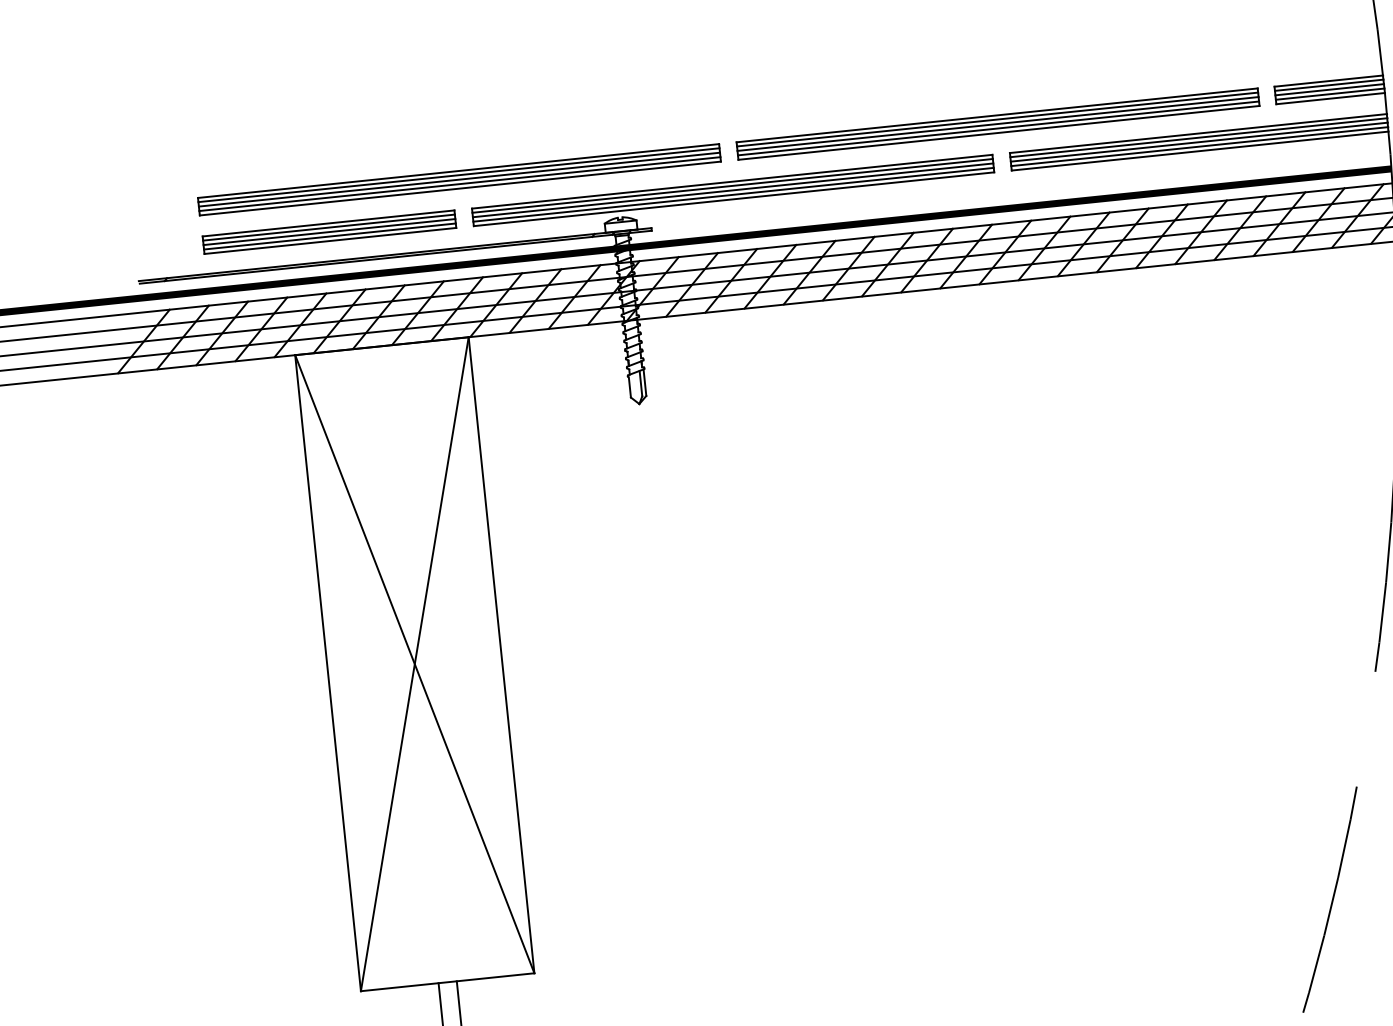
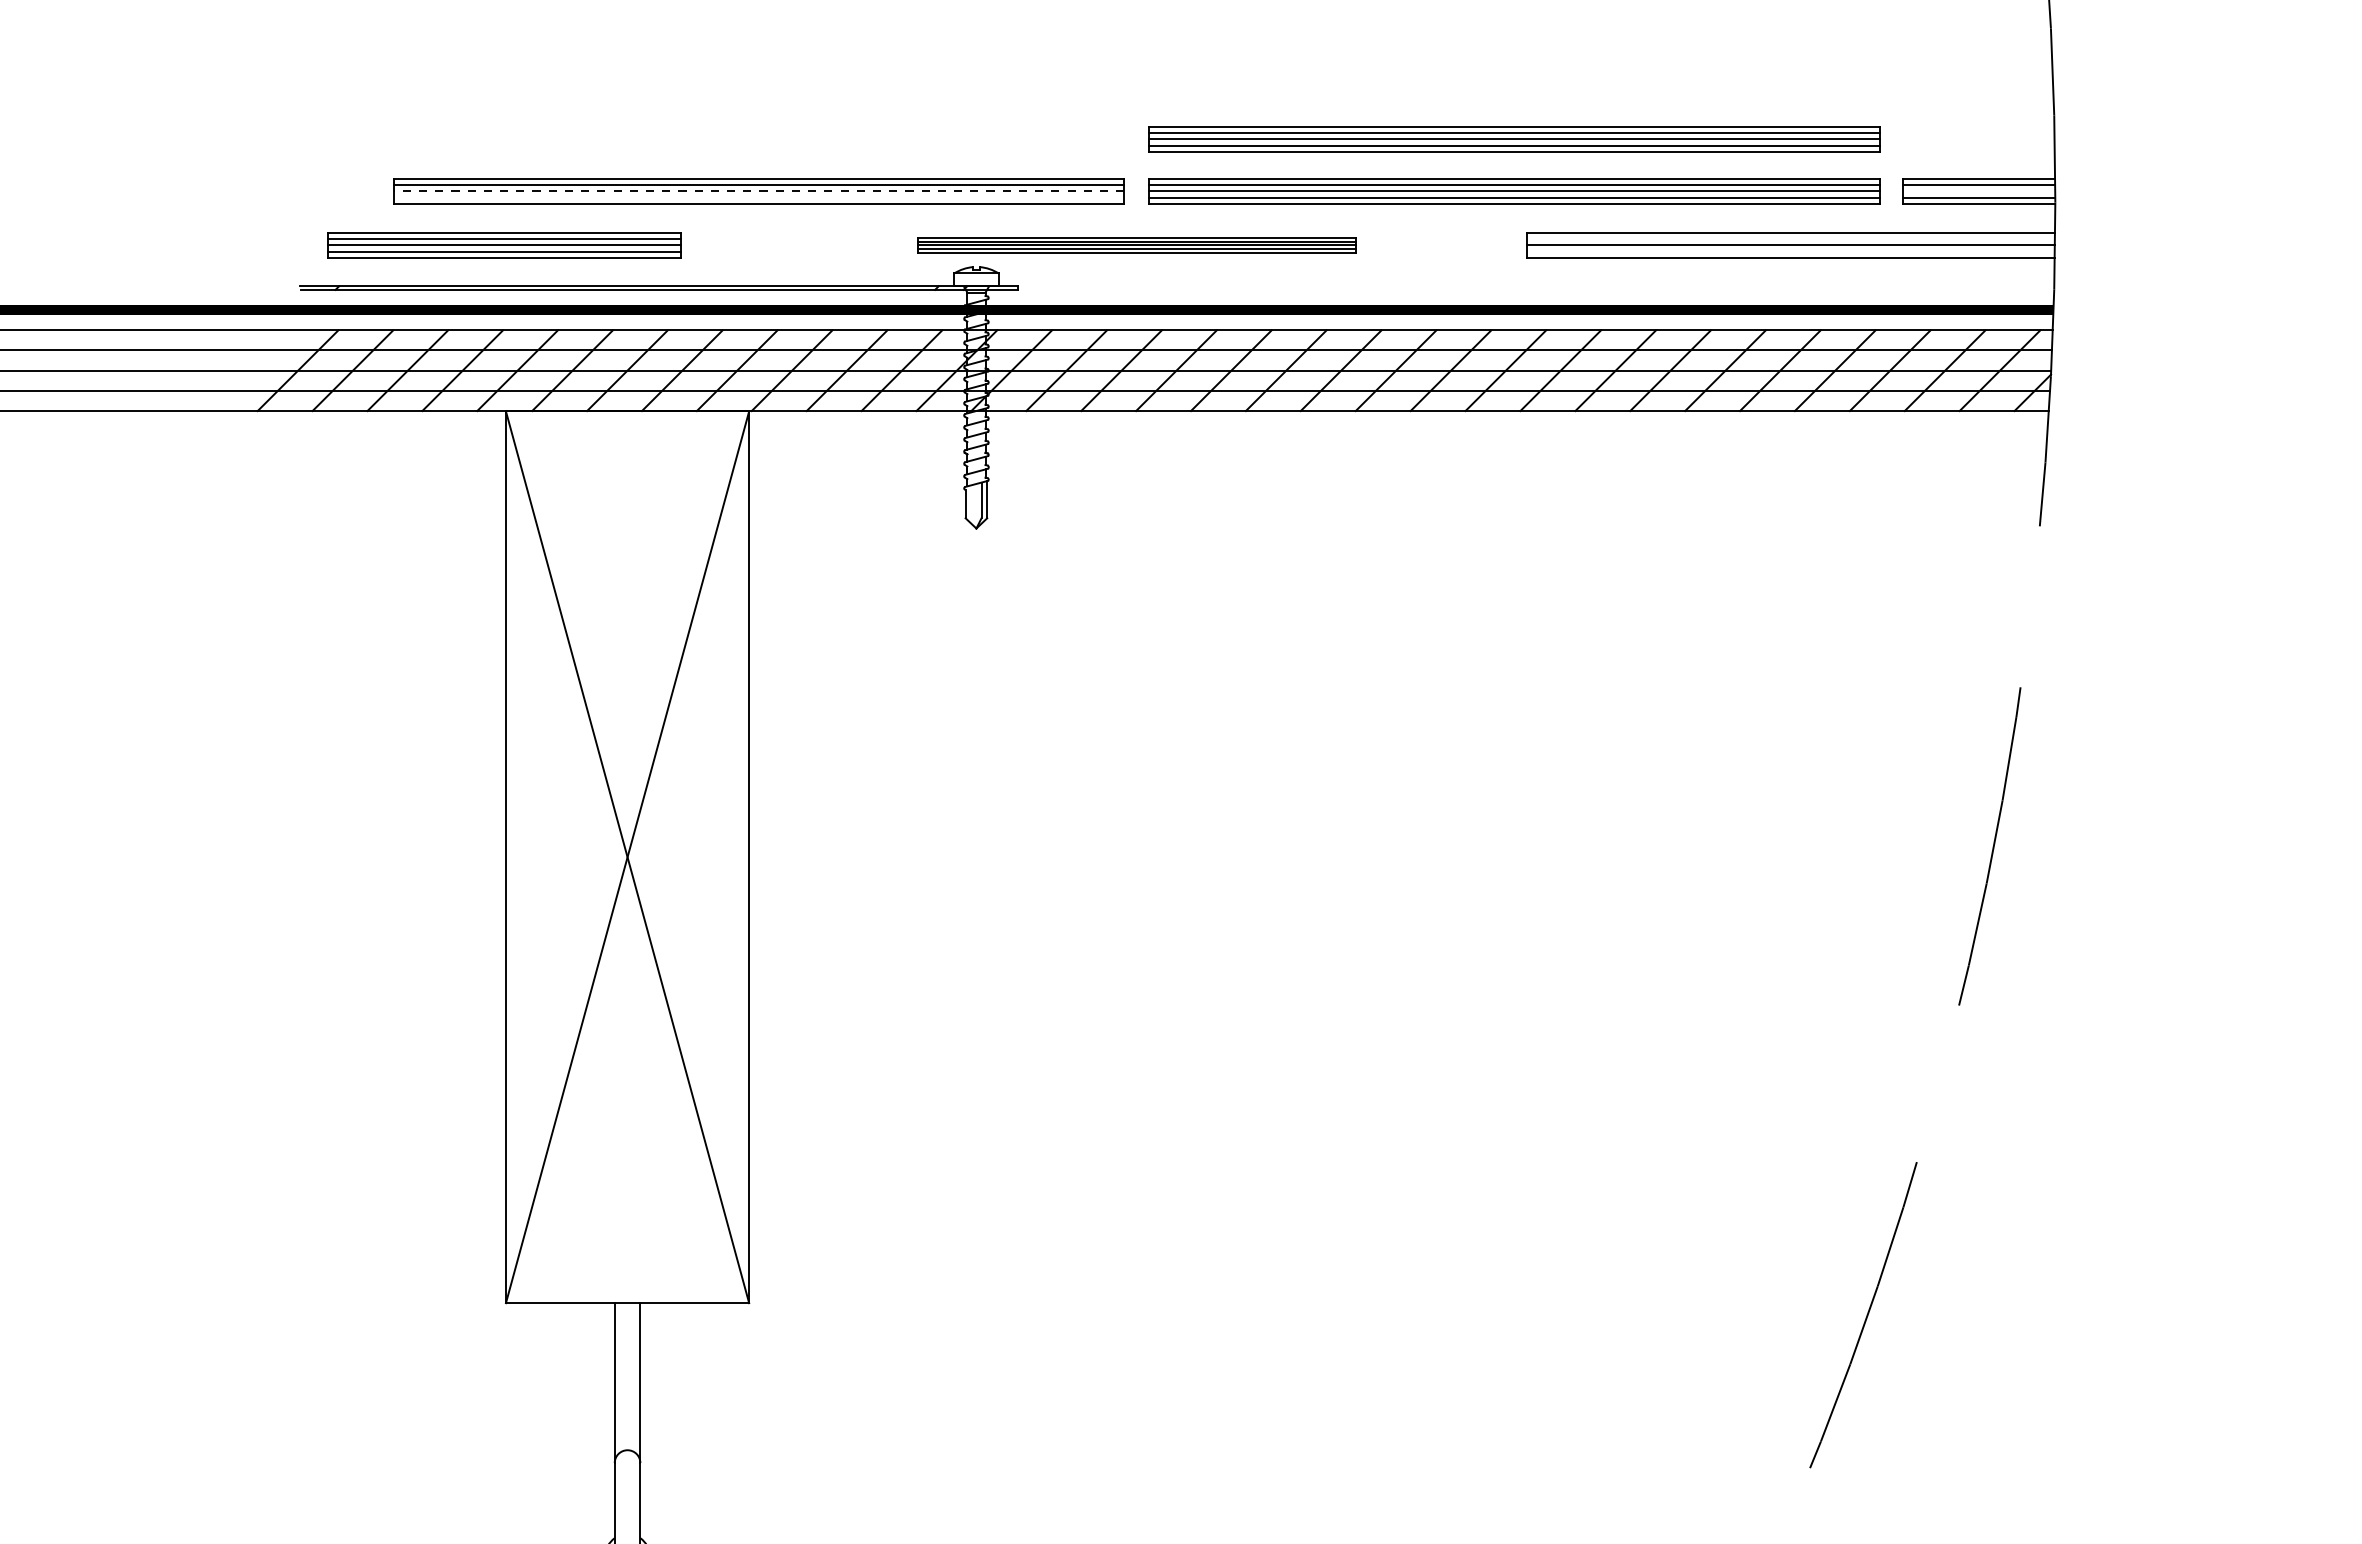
part: (994, 86) -> (1514, 139), added
line: (1329, 89) -> (1979, 191), removed
line: (1198, 137) -> (1790, 239), removed
line: (1199, 146) -> (1790, 251), removed
line: (459, 179) -> (758, 191), solid -> dashed
line: (459, 184) -> (758, 197), removed
part: (732, 190) -> (1136, 245), size x0.6
part: (329, 232) -> (504, 245), moved

